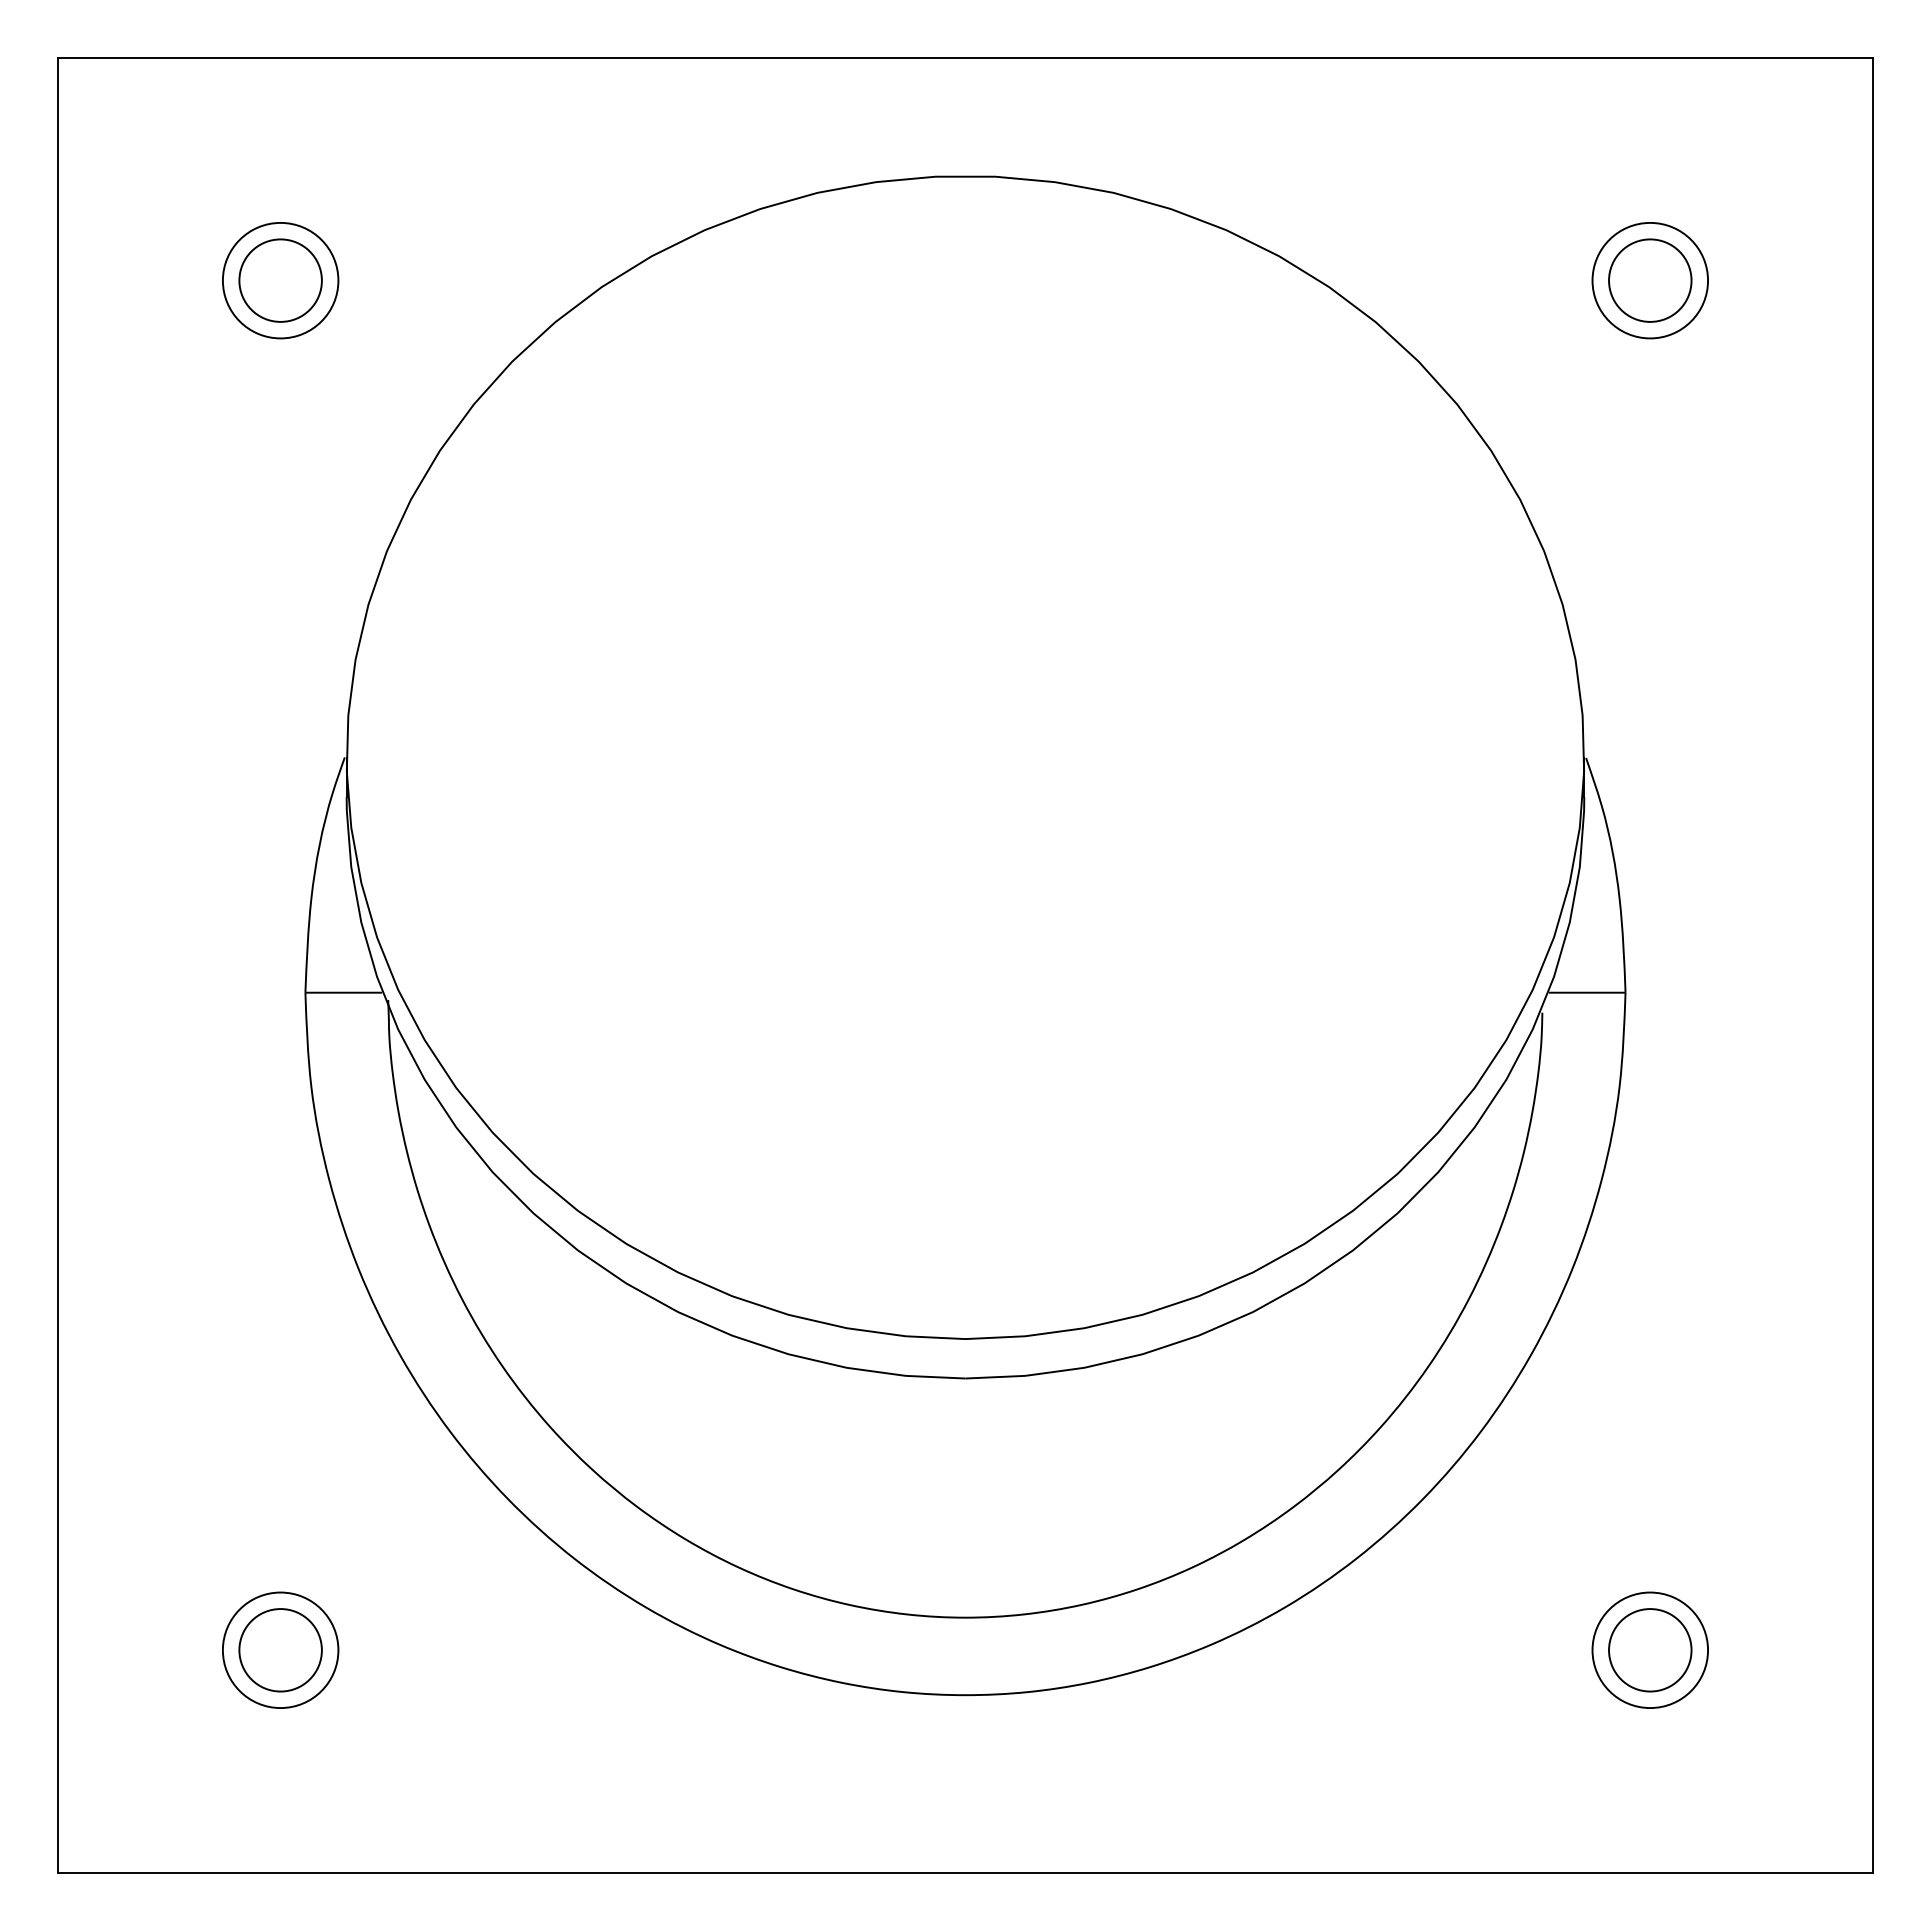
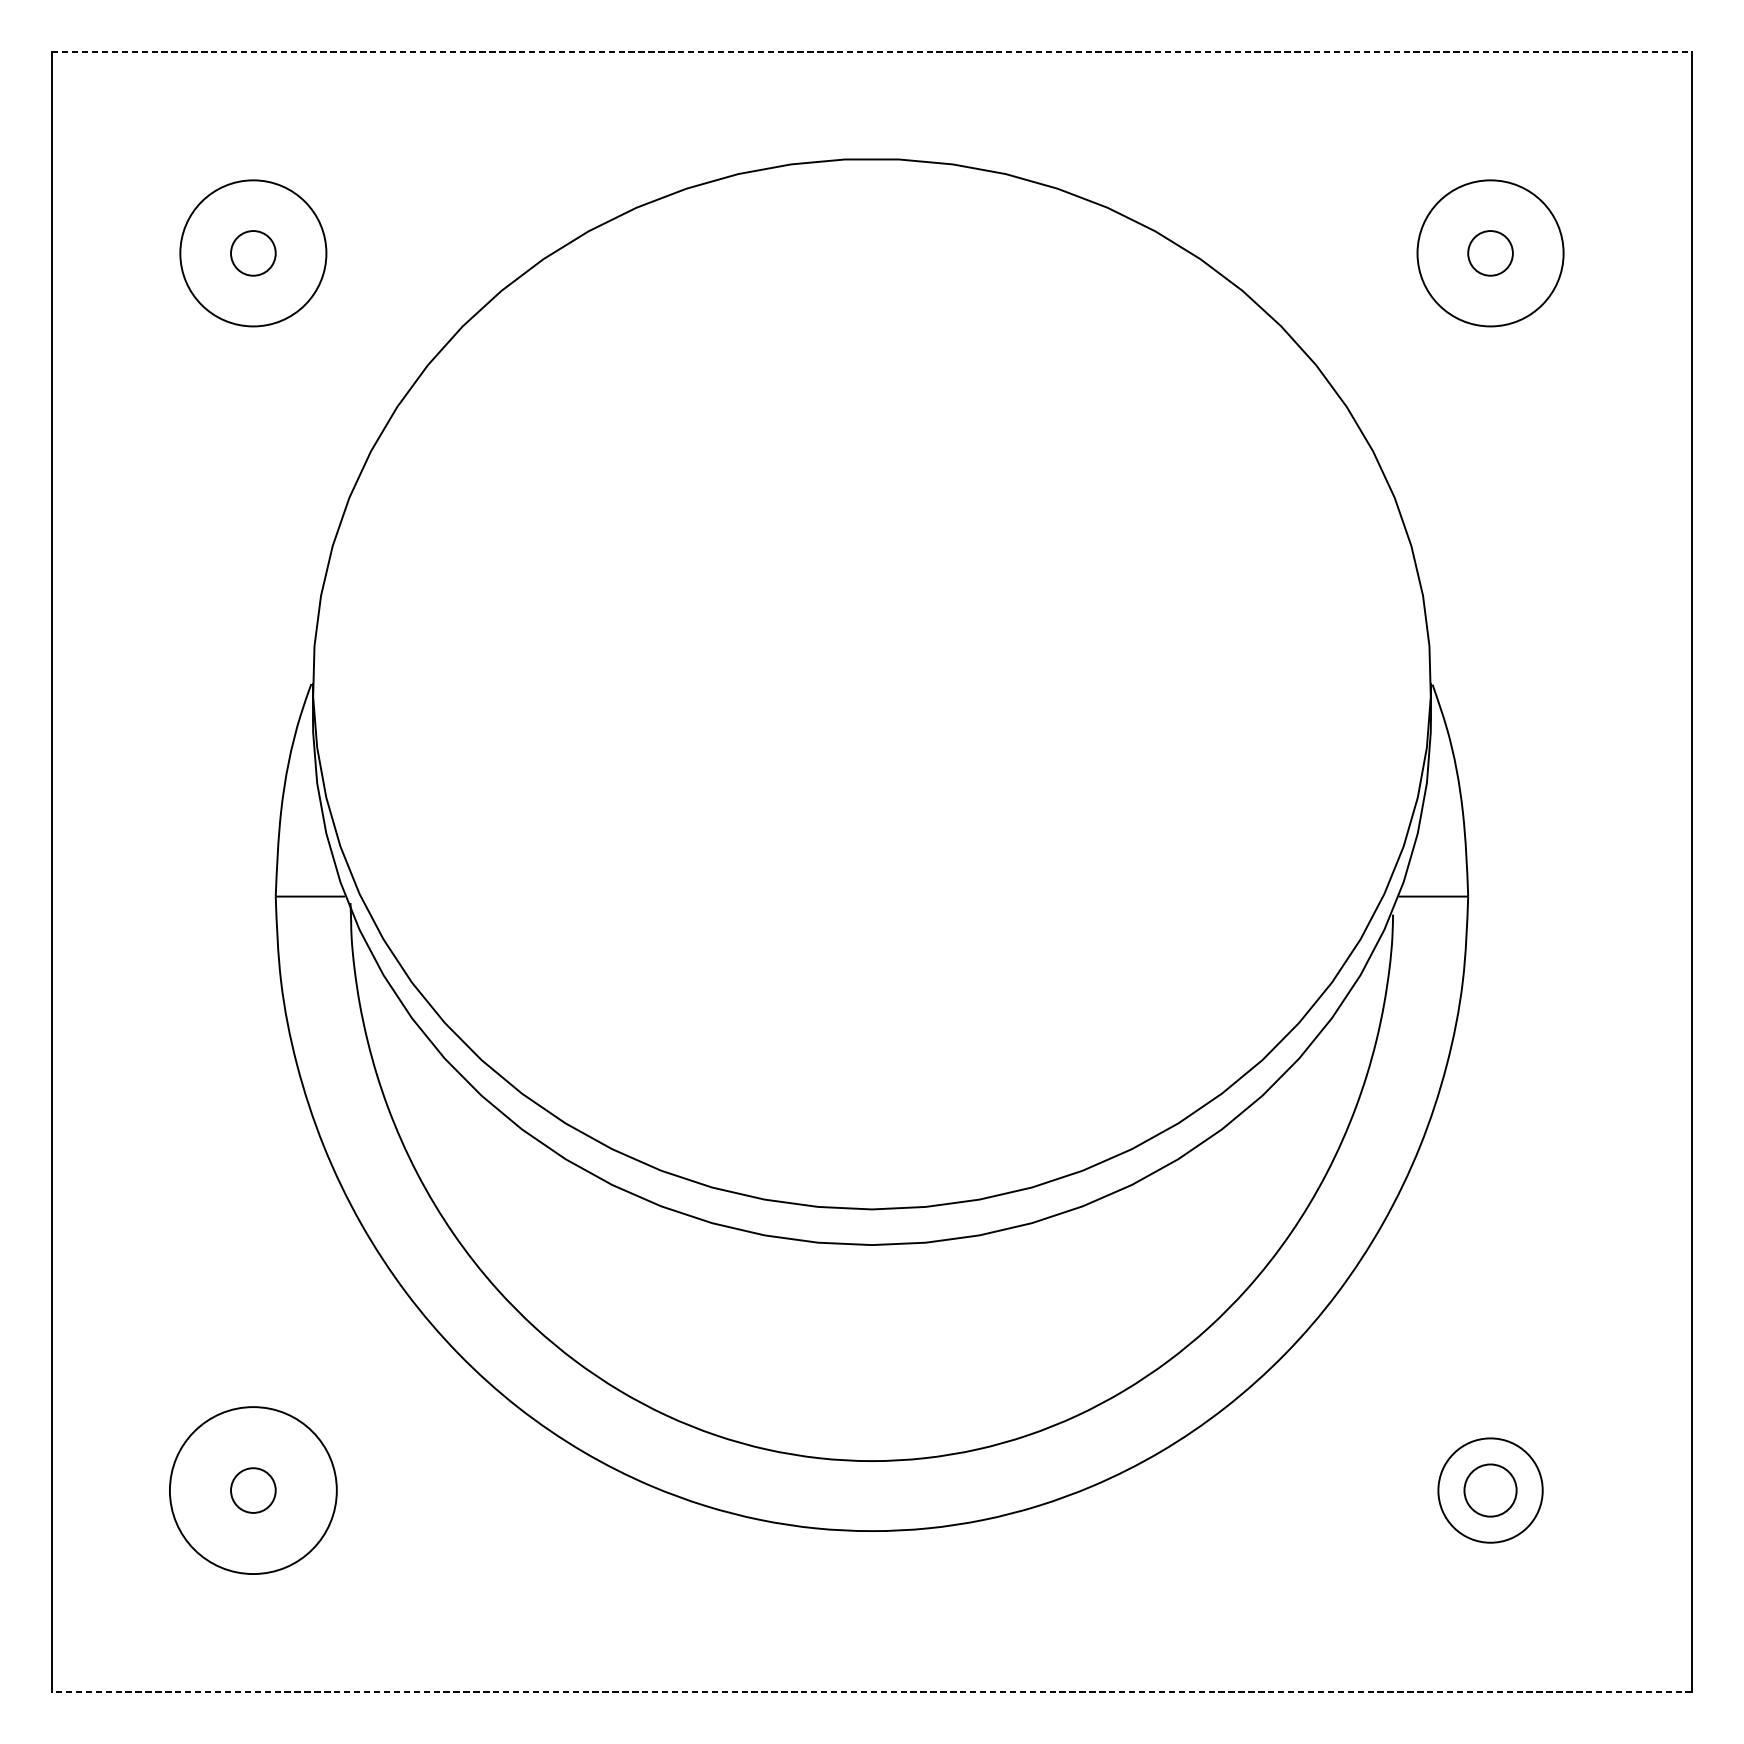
line: (965, 57) -> (872, 51), solid -> dashed
circle: (280, 280) -> (253, 253), size x0.6
circle: (280, 280) -> (253, 253), size x1.4
circle: (1650, 280) -> (1490, 253), size x0.6
circle: (1650, 280) -> (1490, 253), size x1.4
circle: (280, 1650) -> (253, 1490), size x0.6
circle: (280, 1650) -> (253, 1490), size x1.6
circle: (1650, 1650) -> (1490, 1490), size x0.7
line: (965, 1873) -> (872, 1692), solid -> dashed

